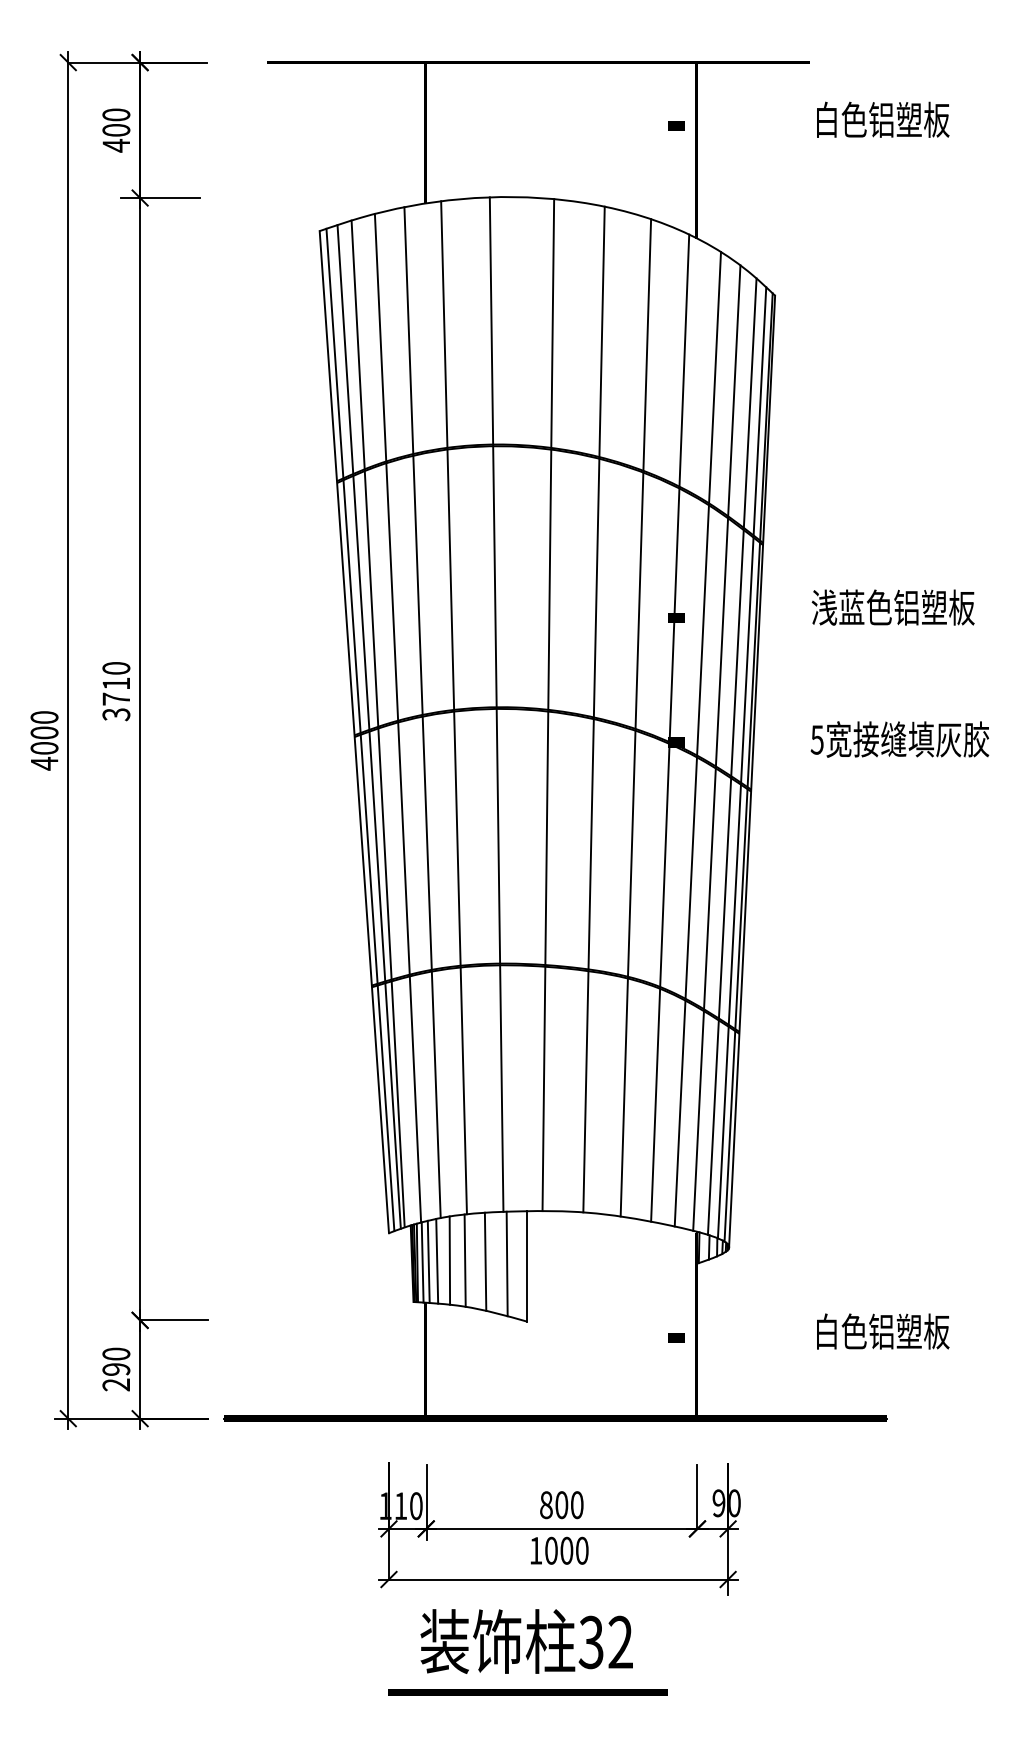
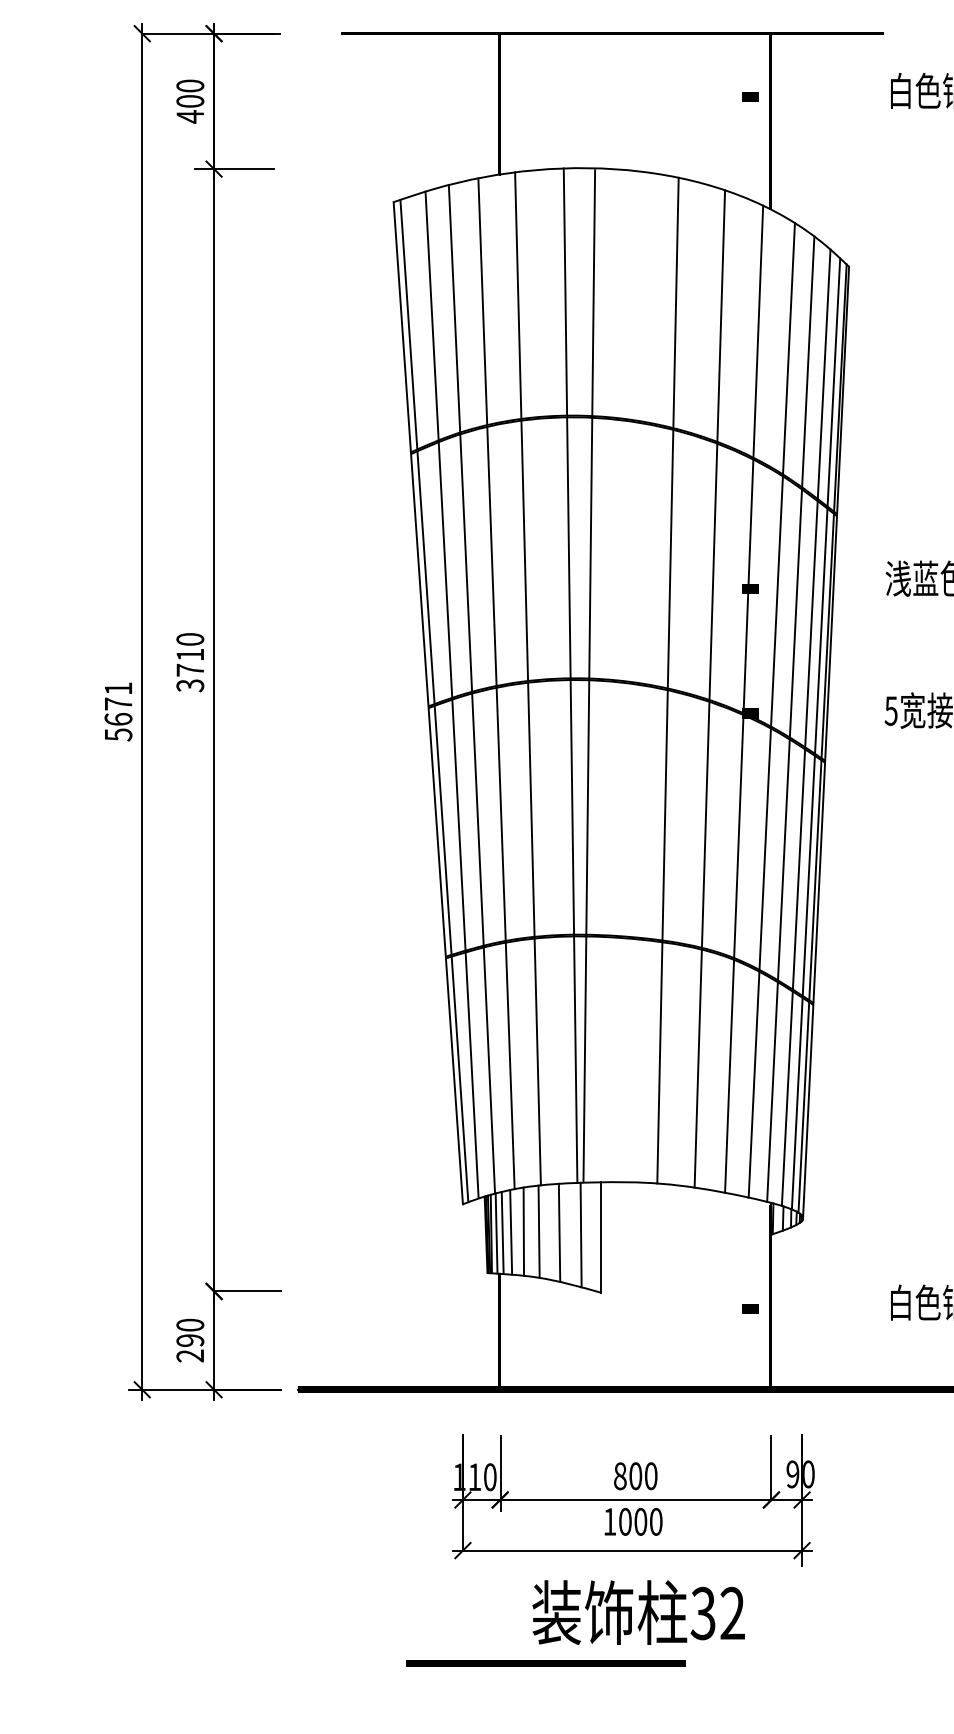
line: (548, 705) -> (589, 676), moved
line: (368, 726) -> (442, 697), removed
text: (44, 740) -> (118, 711), 4000 -> 5671
text: (526, 1641) -> (638, 1612), moved
line: (527, 1692) -> (545, 1663), moved

